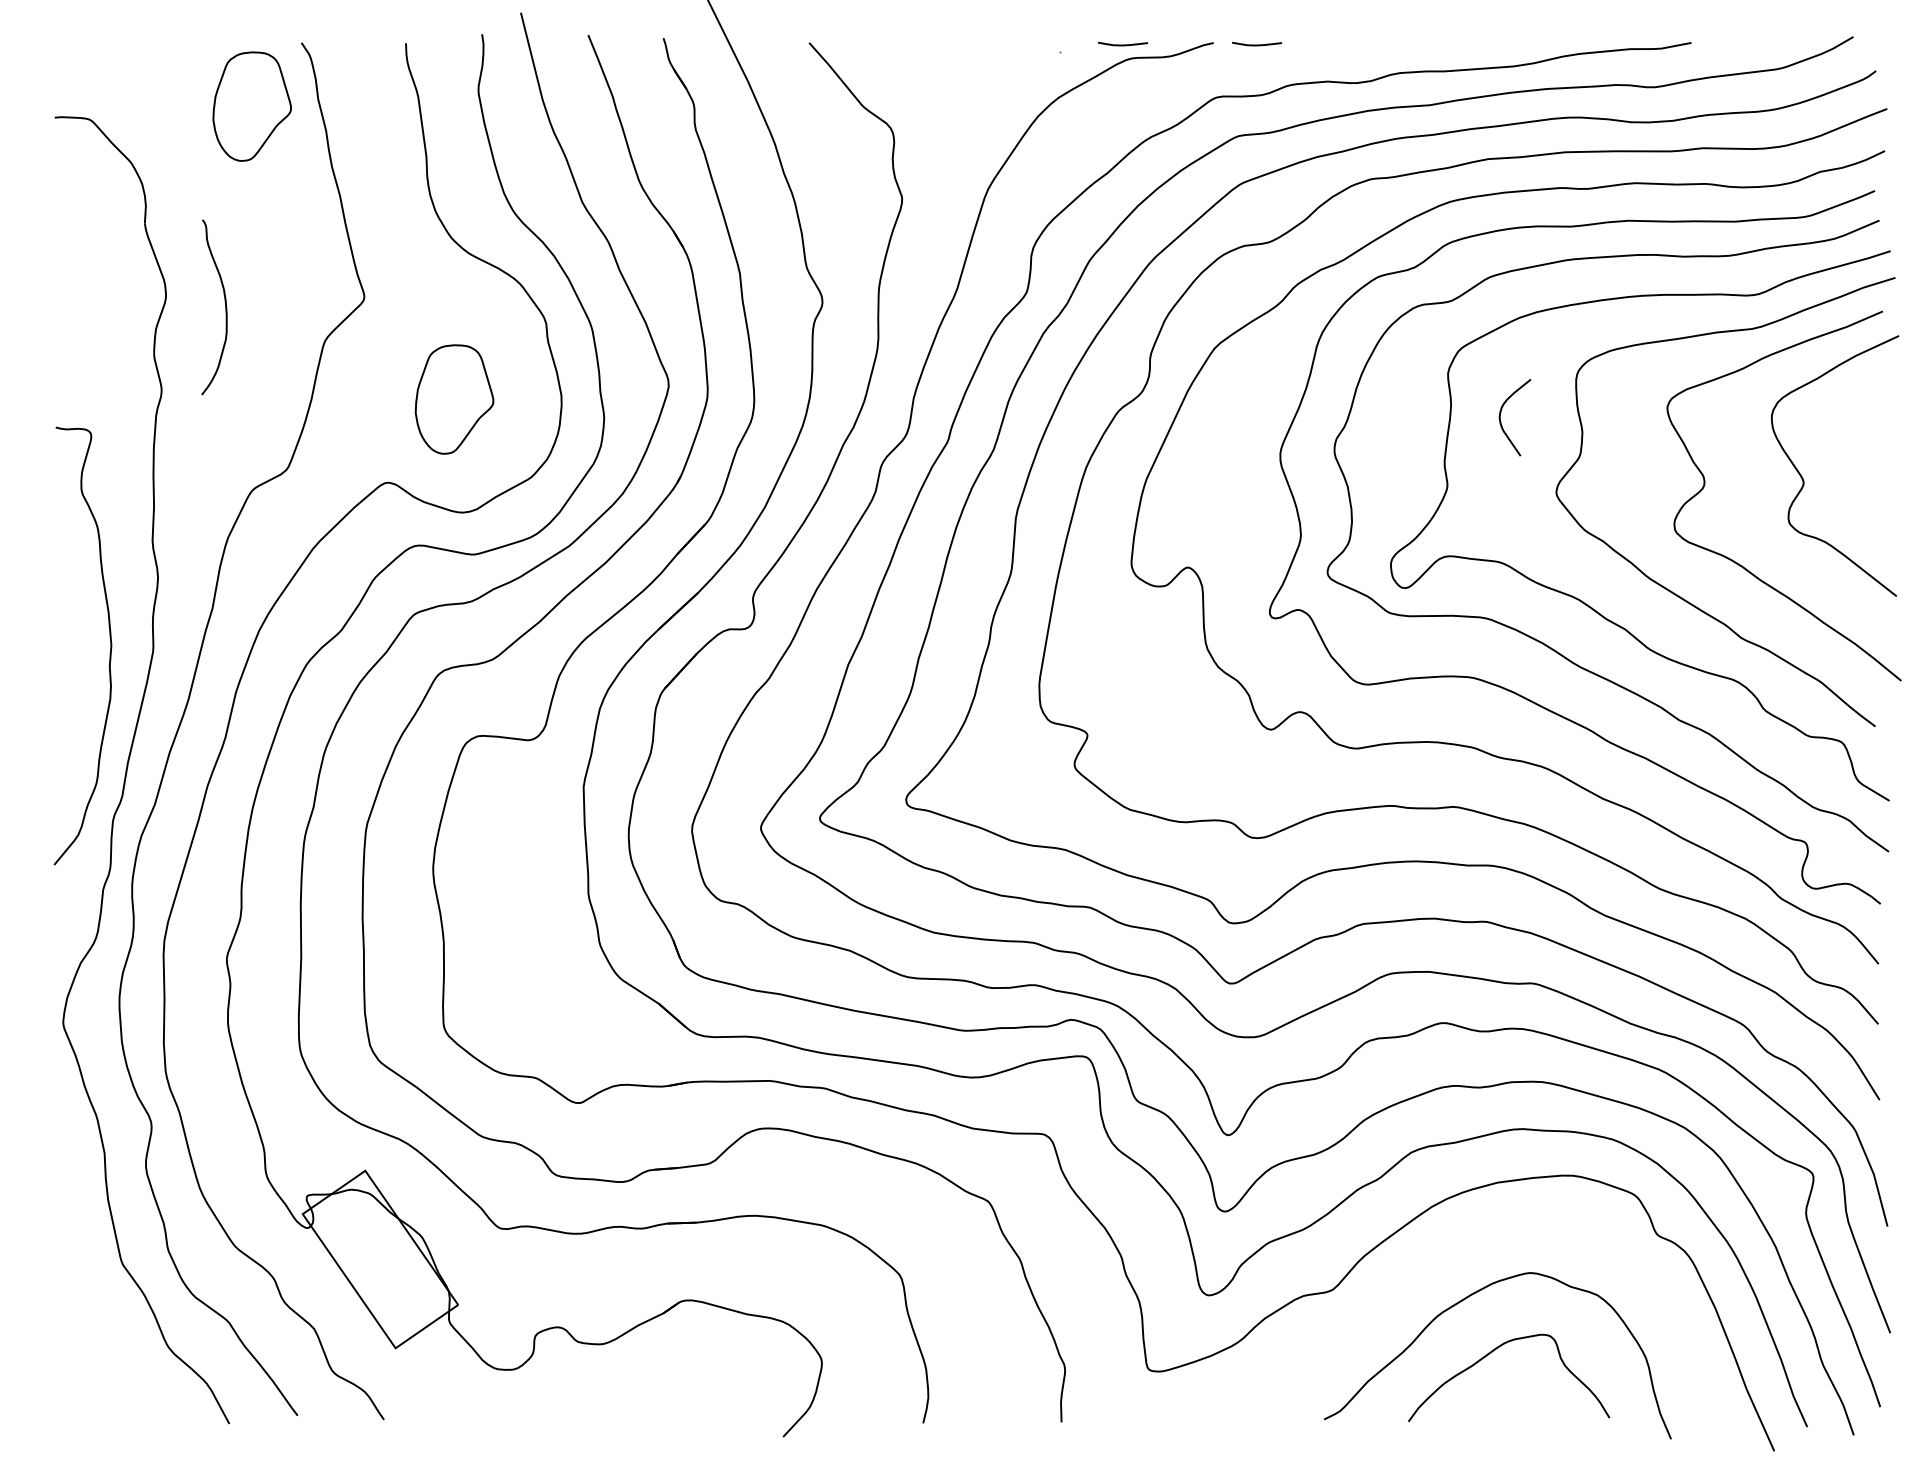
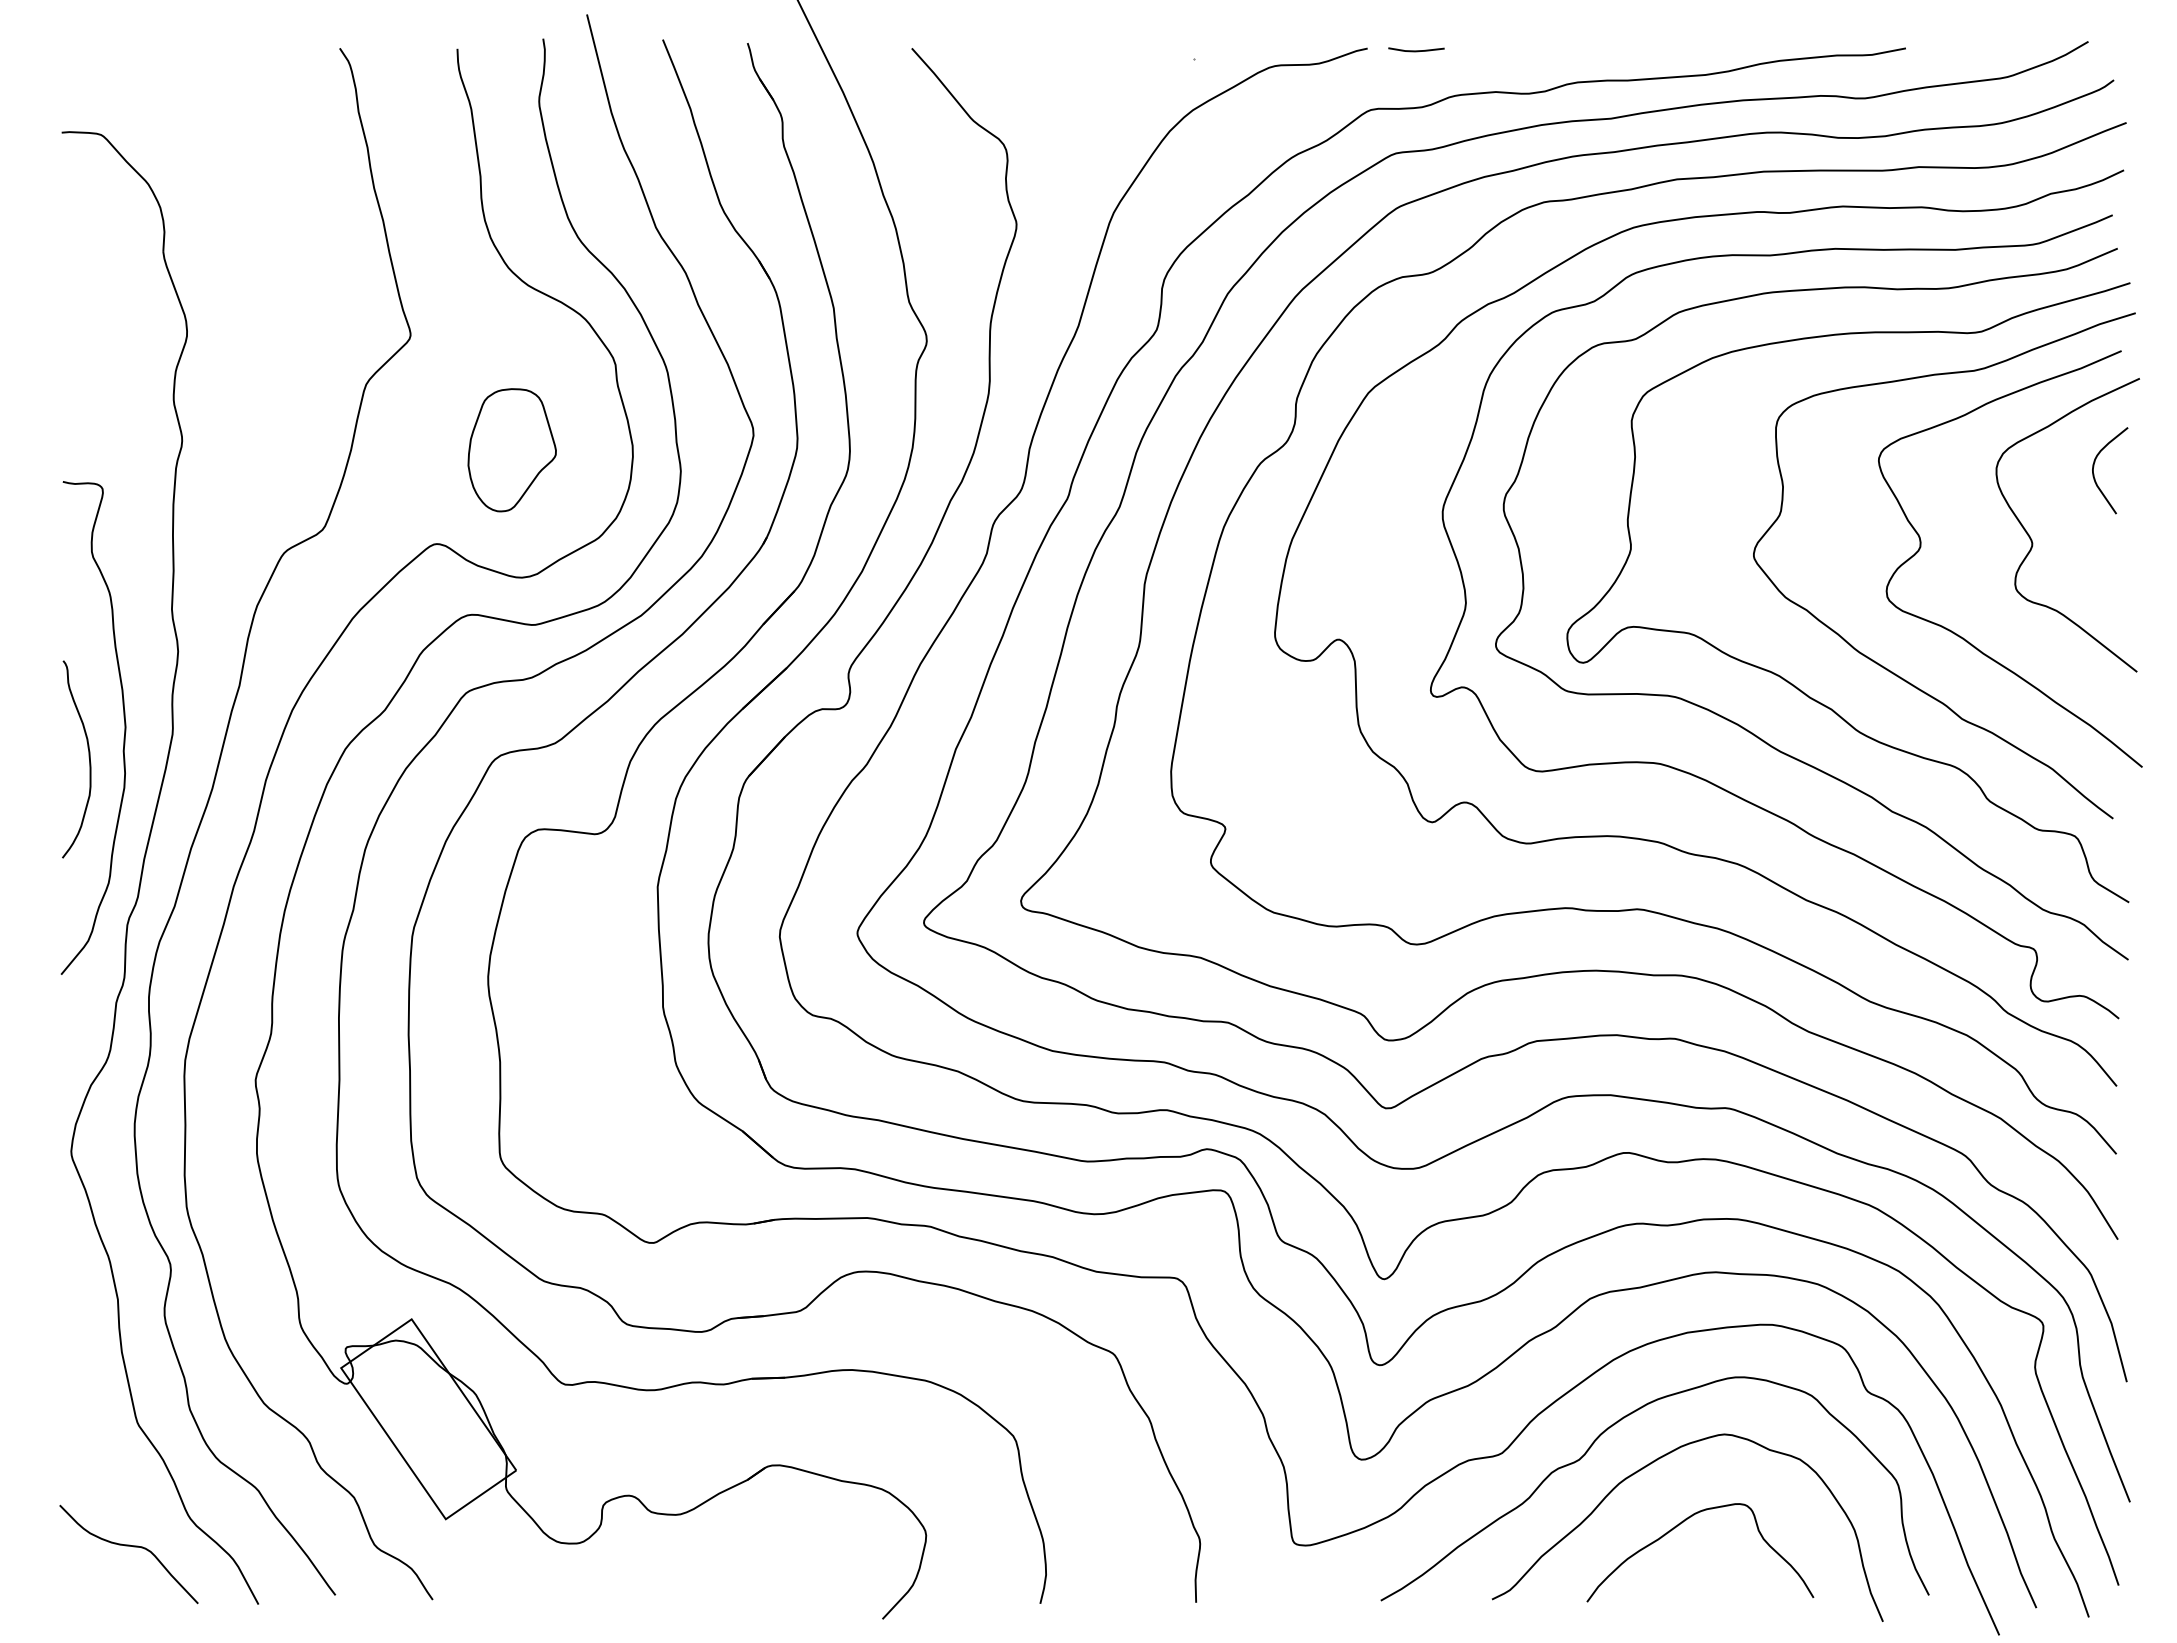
line: (1123, 44) -> (1265, 50), removed
part: (251, 106) -> (283, 120), removed
curve: (224, 305) -> (88, 757), moved
curve: (1501, 420) -> (2094, 473), moved
curve: (1432, 1265) -> (1614, 1425), added
curve: (114, 1372) -> (128, 1546), added

